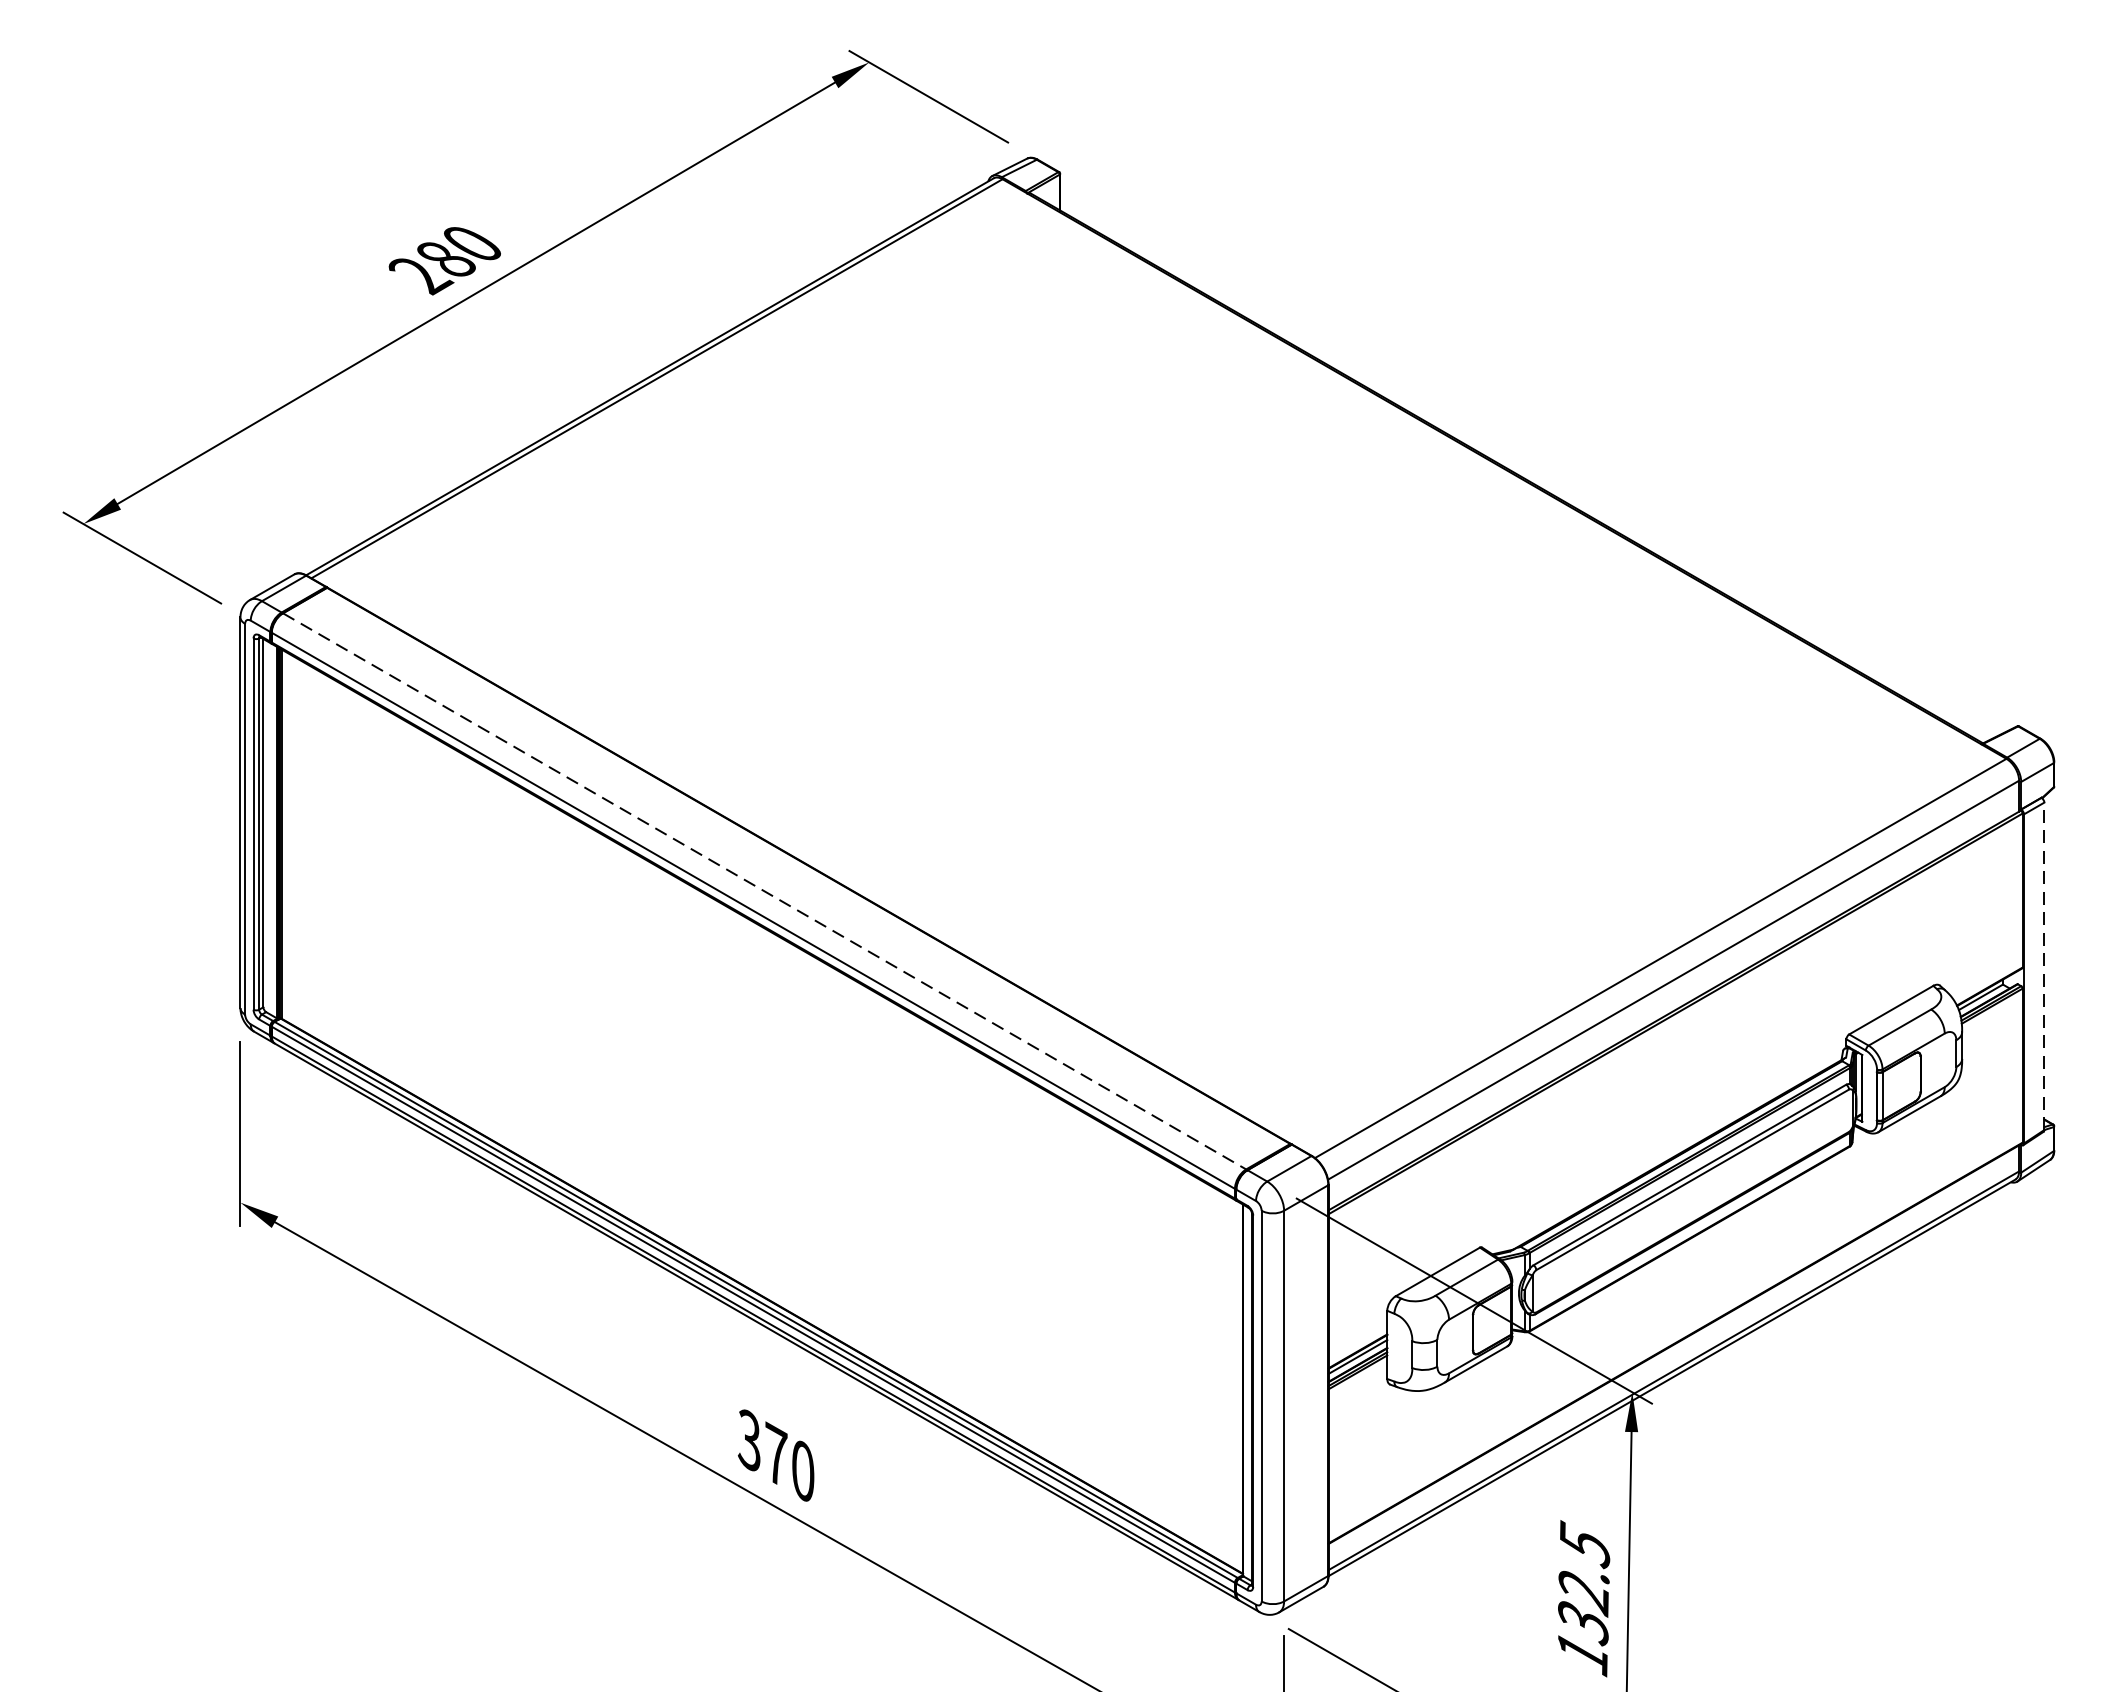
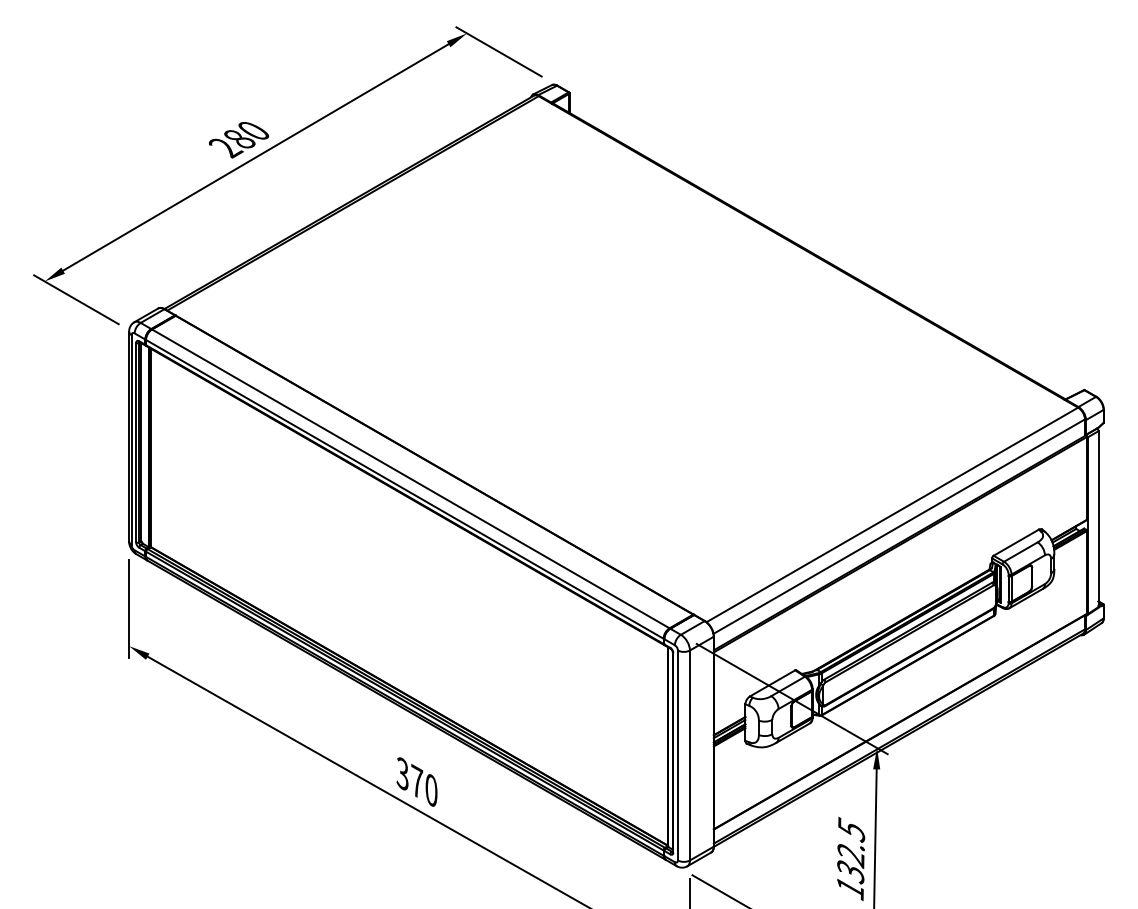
line: (764, 890) -> (410, 478), dashed -> solid
line: (2044, 966) -> (1098, 519), dashed -> solid

